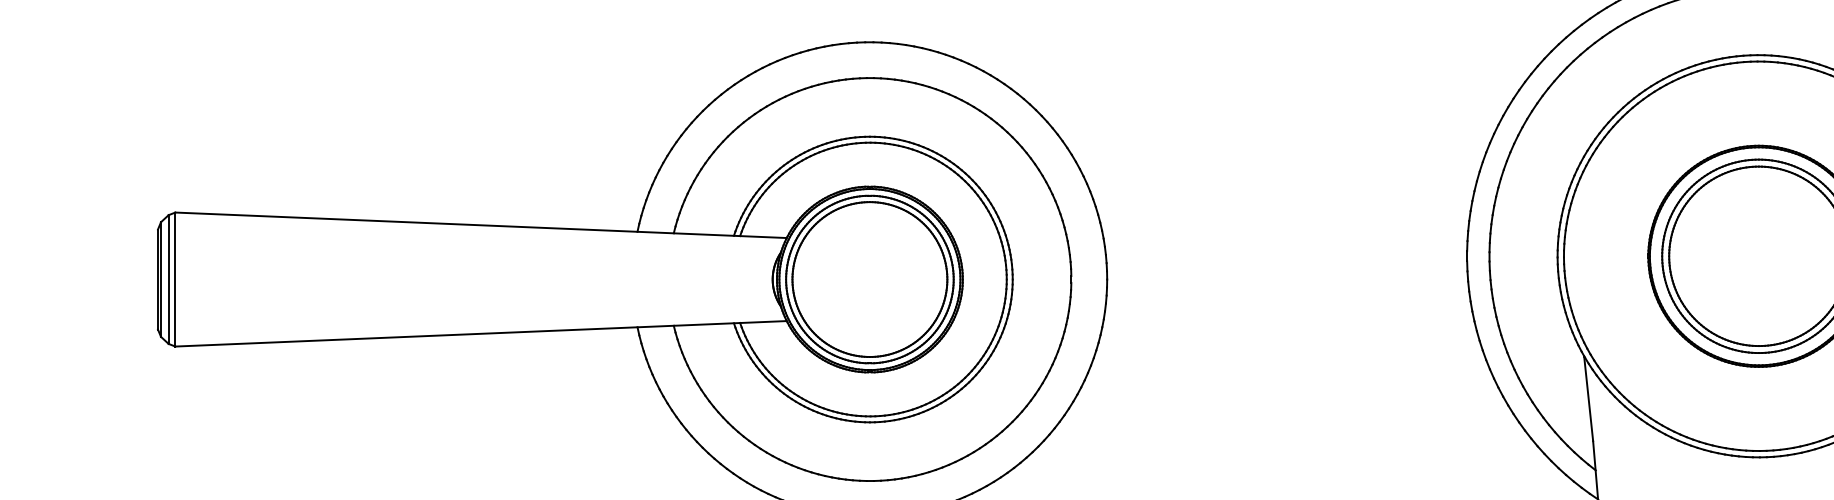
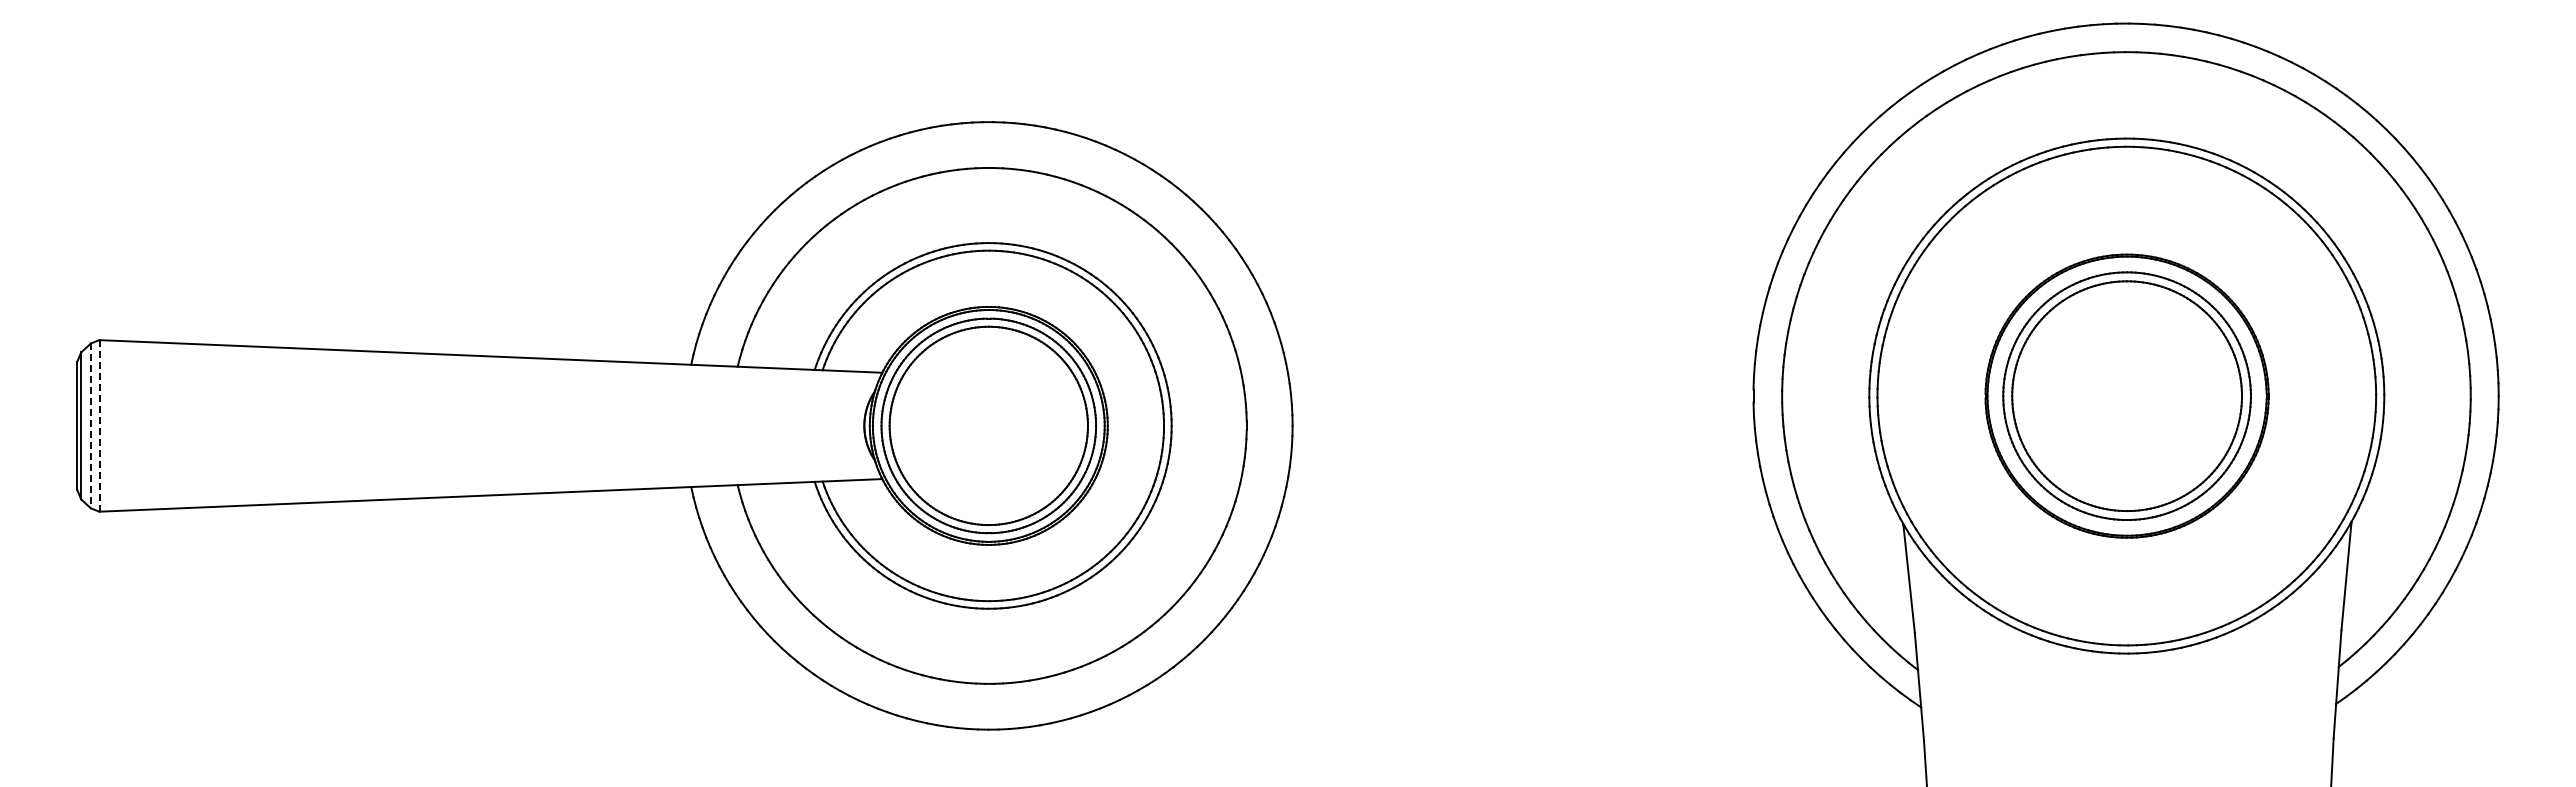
line: (175, 279) -> (99, 425), solid -> dashed
line: (168, 280) -> (90, 426), solid -> dashed

